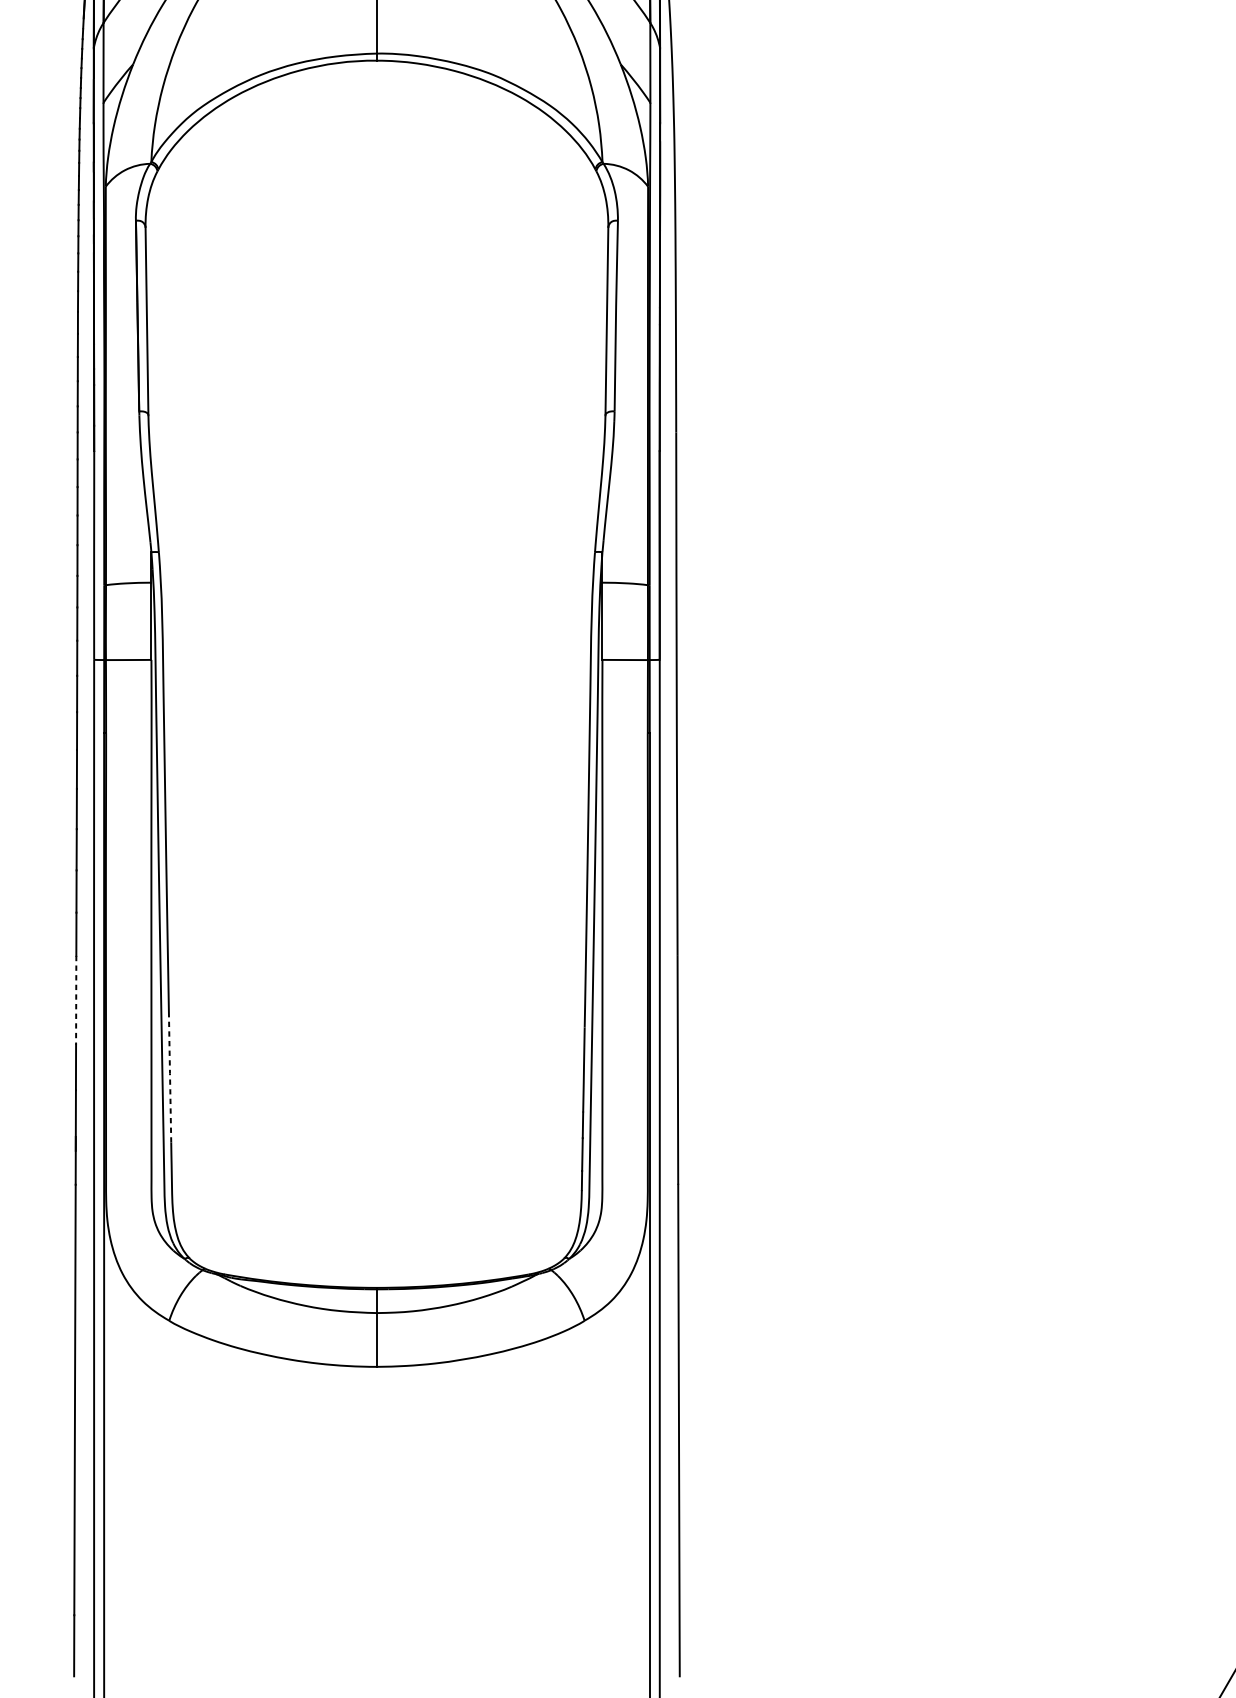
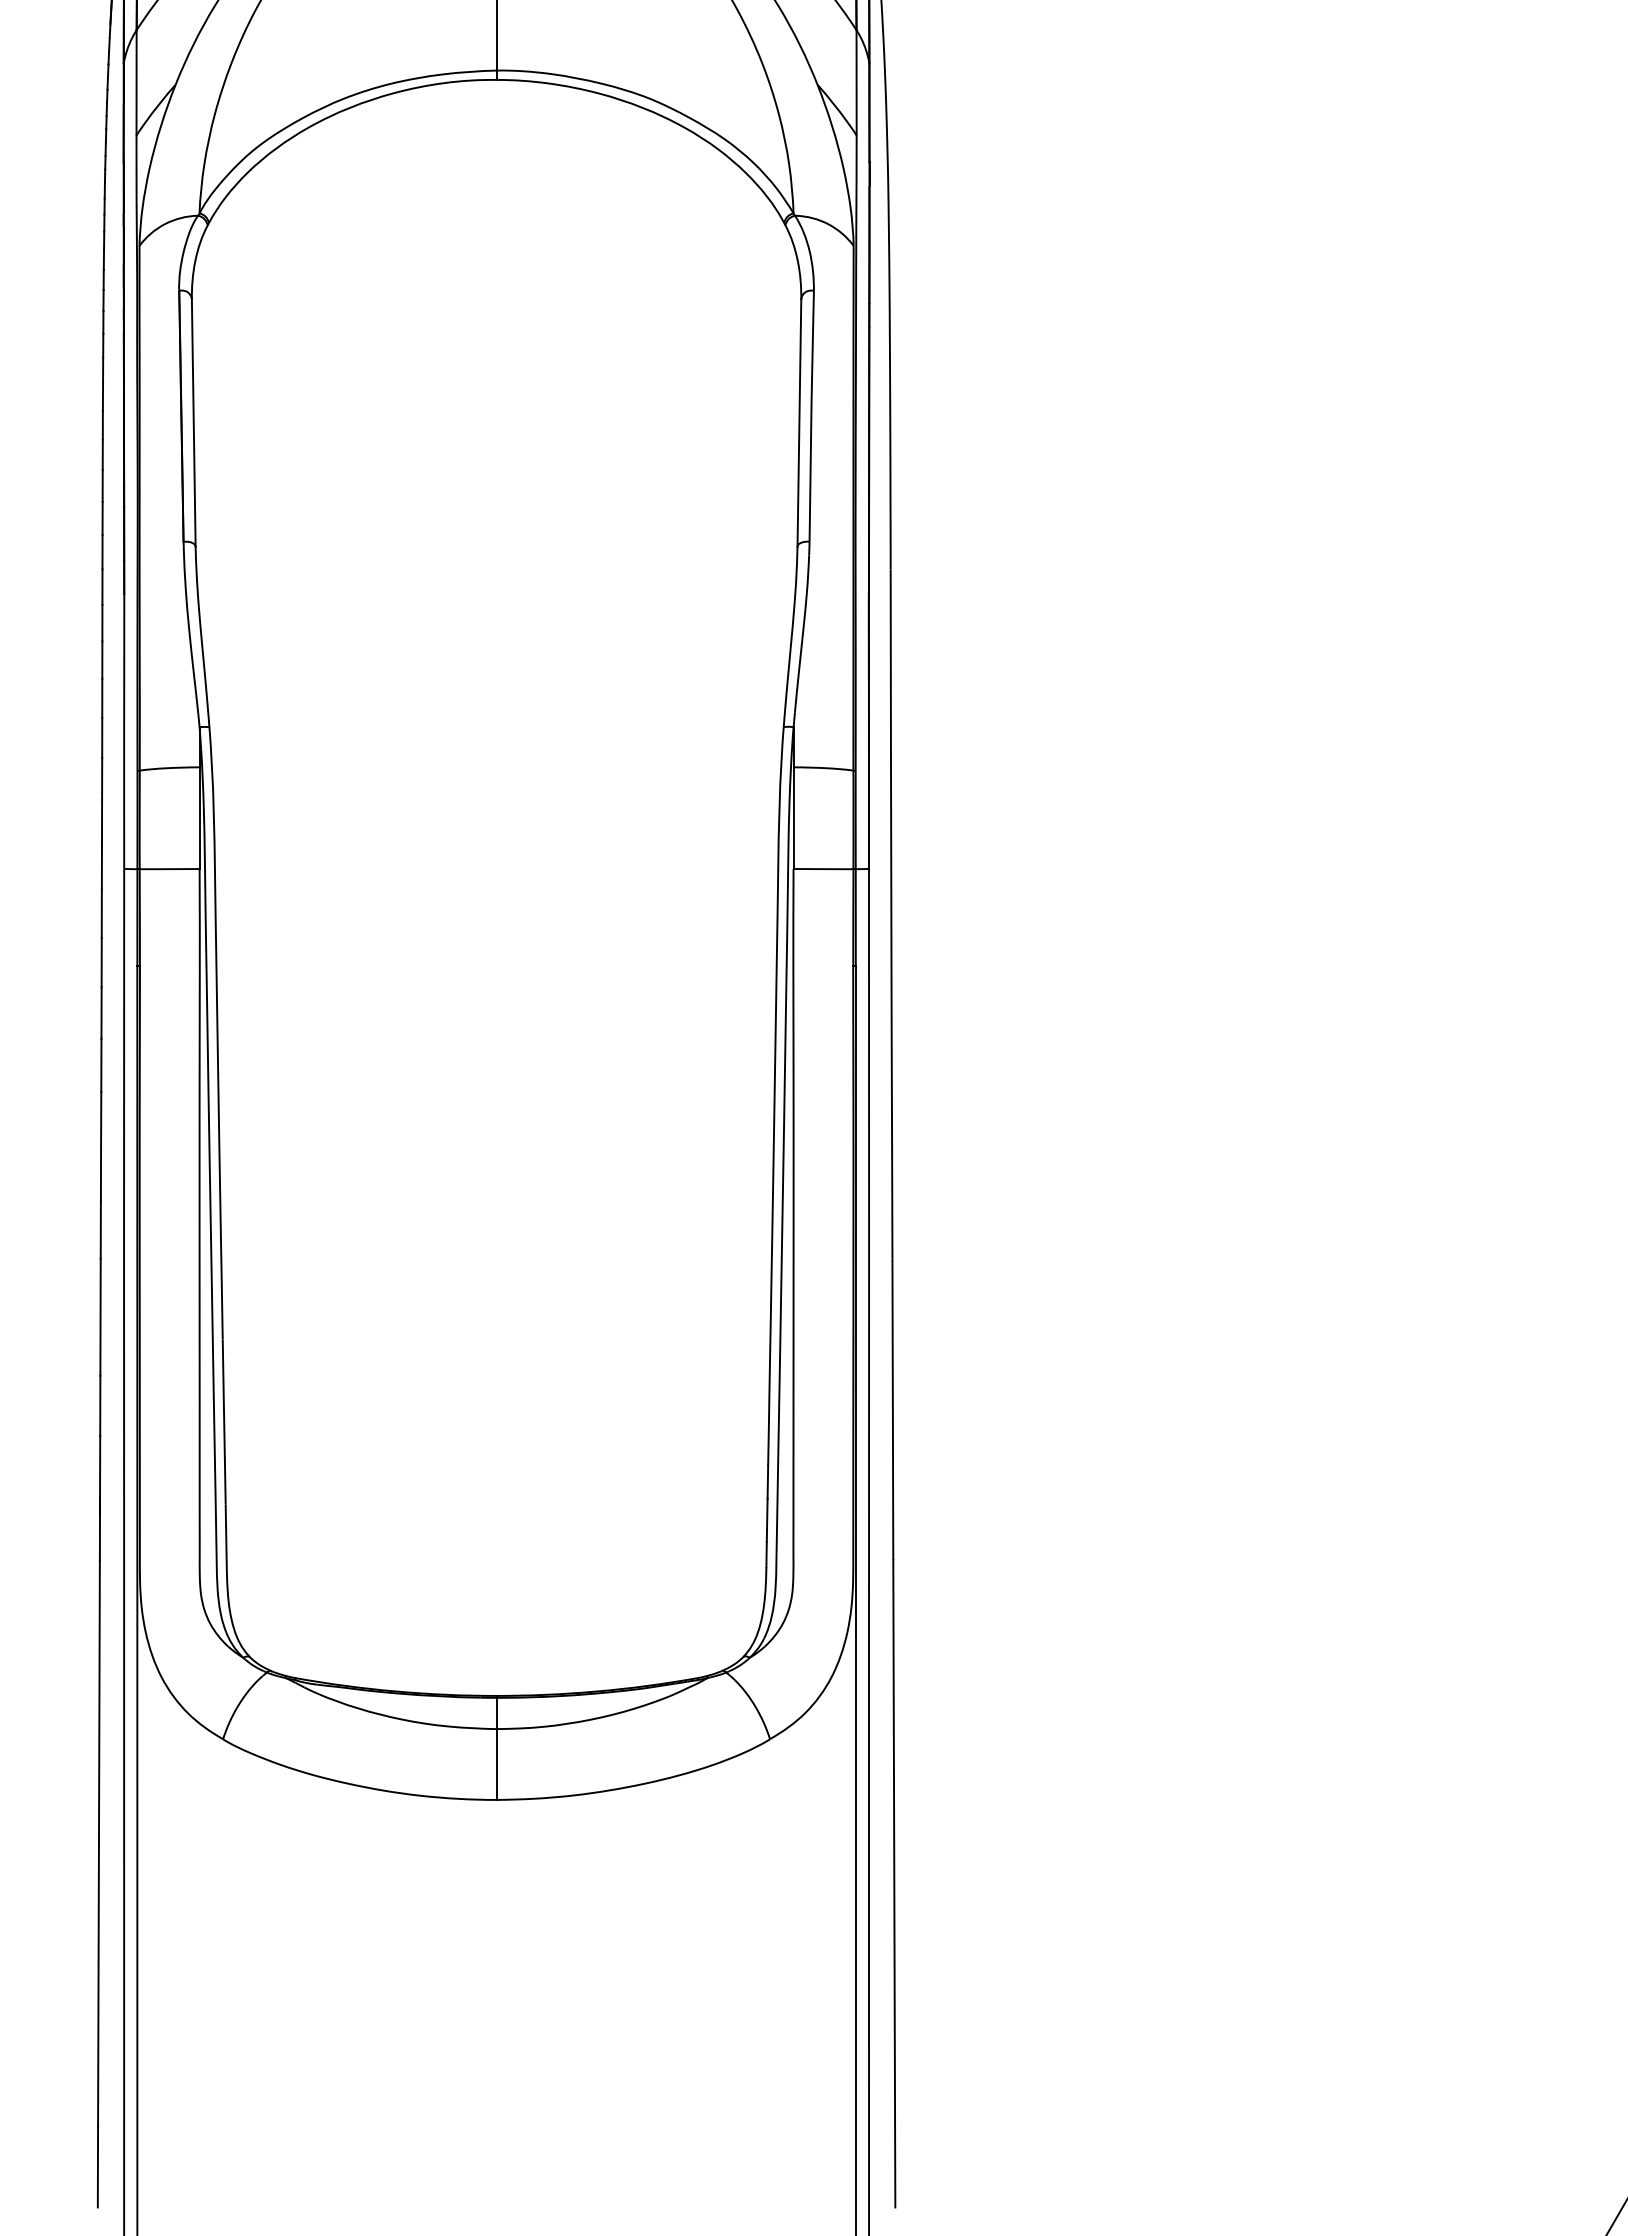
line: (76, 1000) -> (100, 1317), dashed -> solid
line: (170, 1079) -> (224, 1421), dashed -> solid

